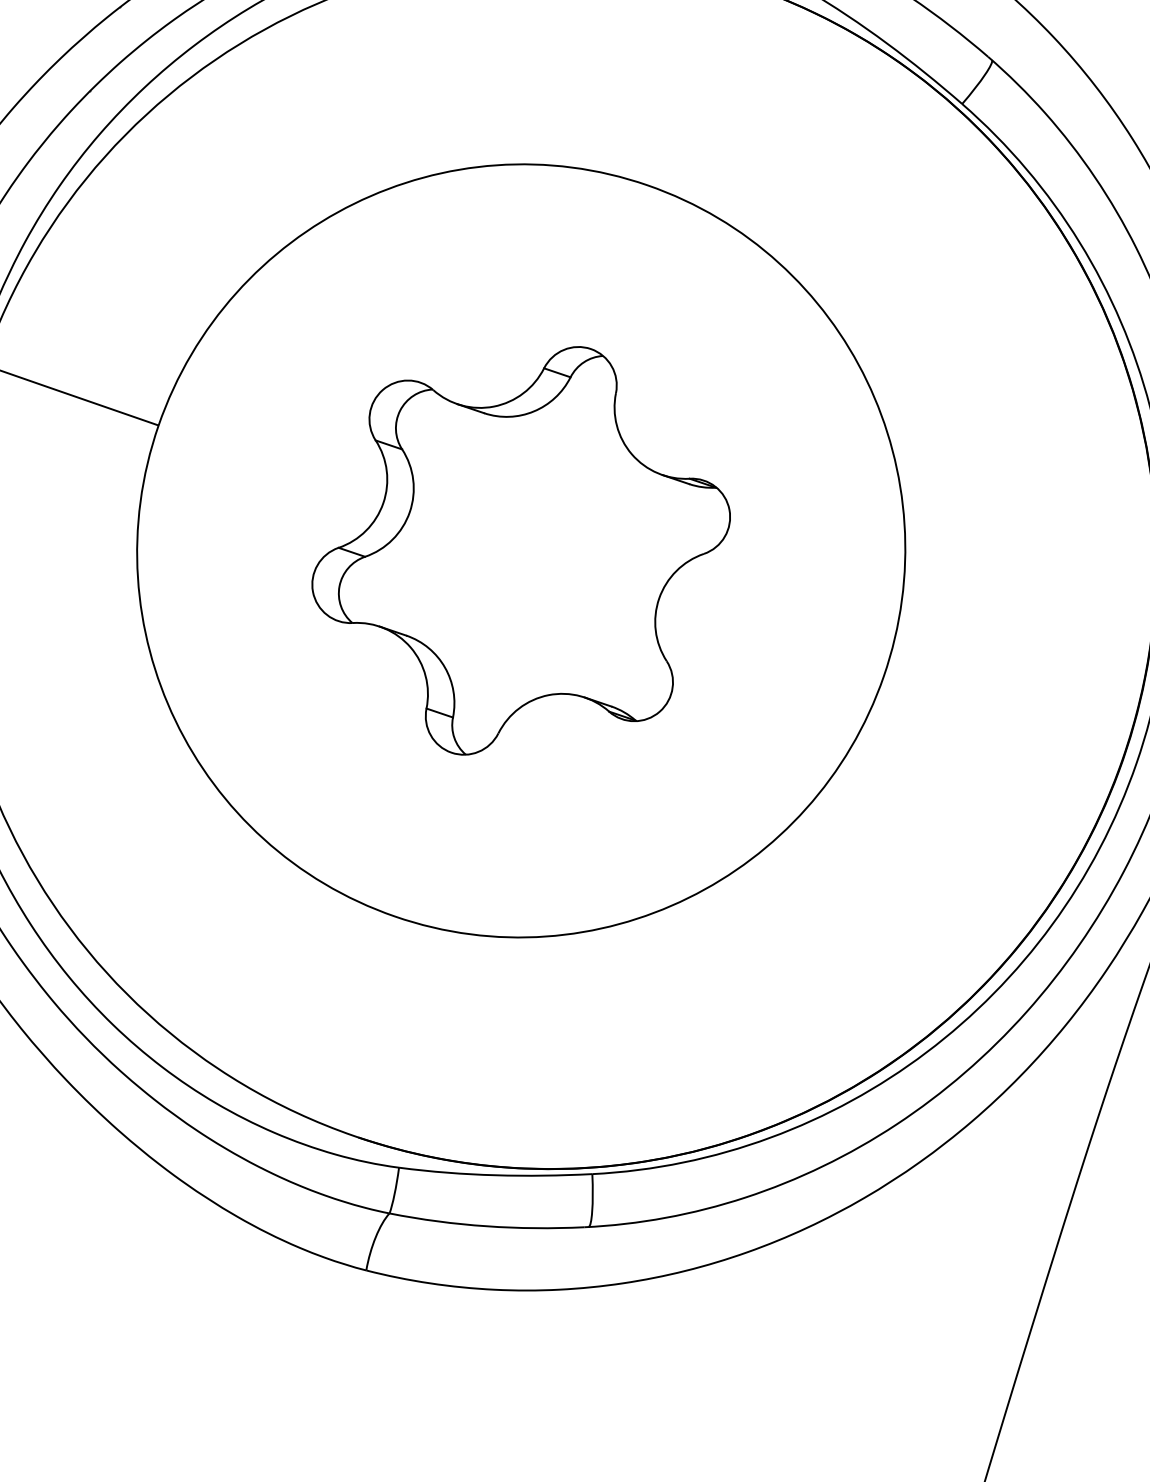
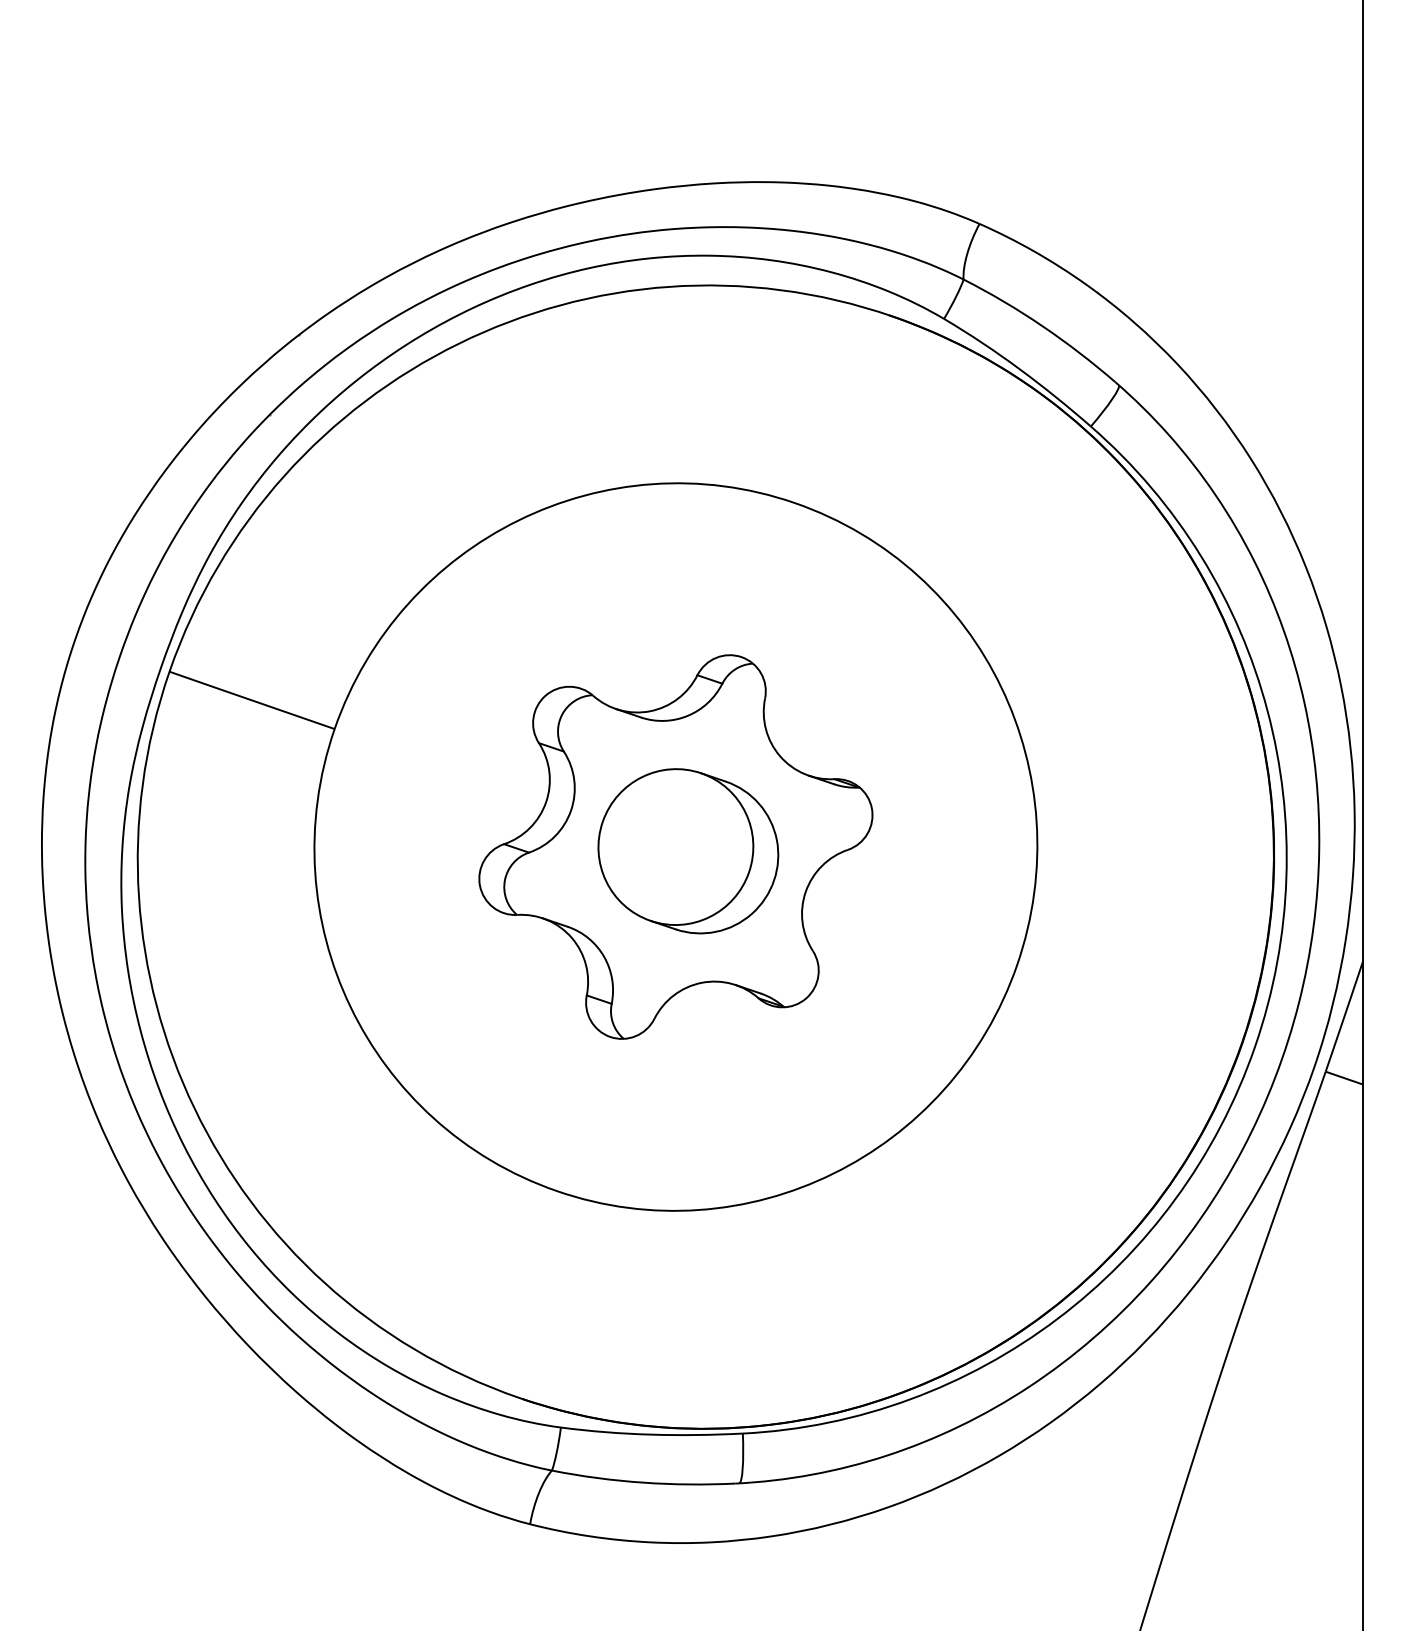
part: (534, 555) -> (688, 851), added

